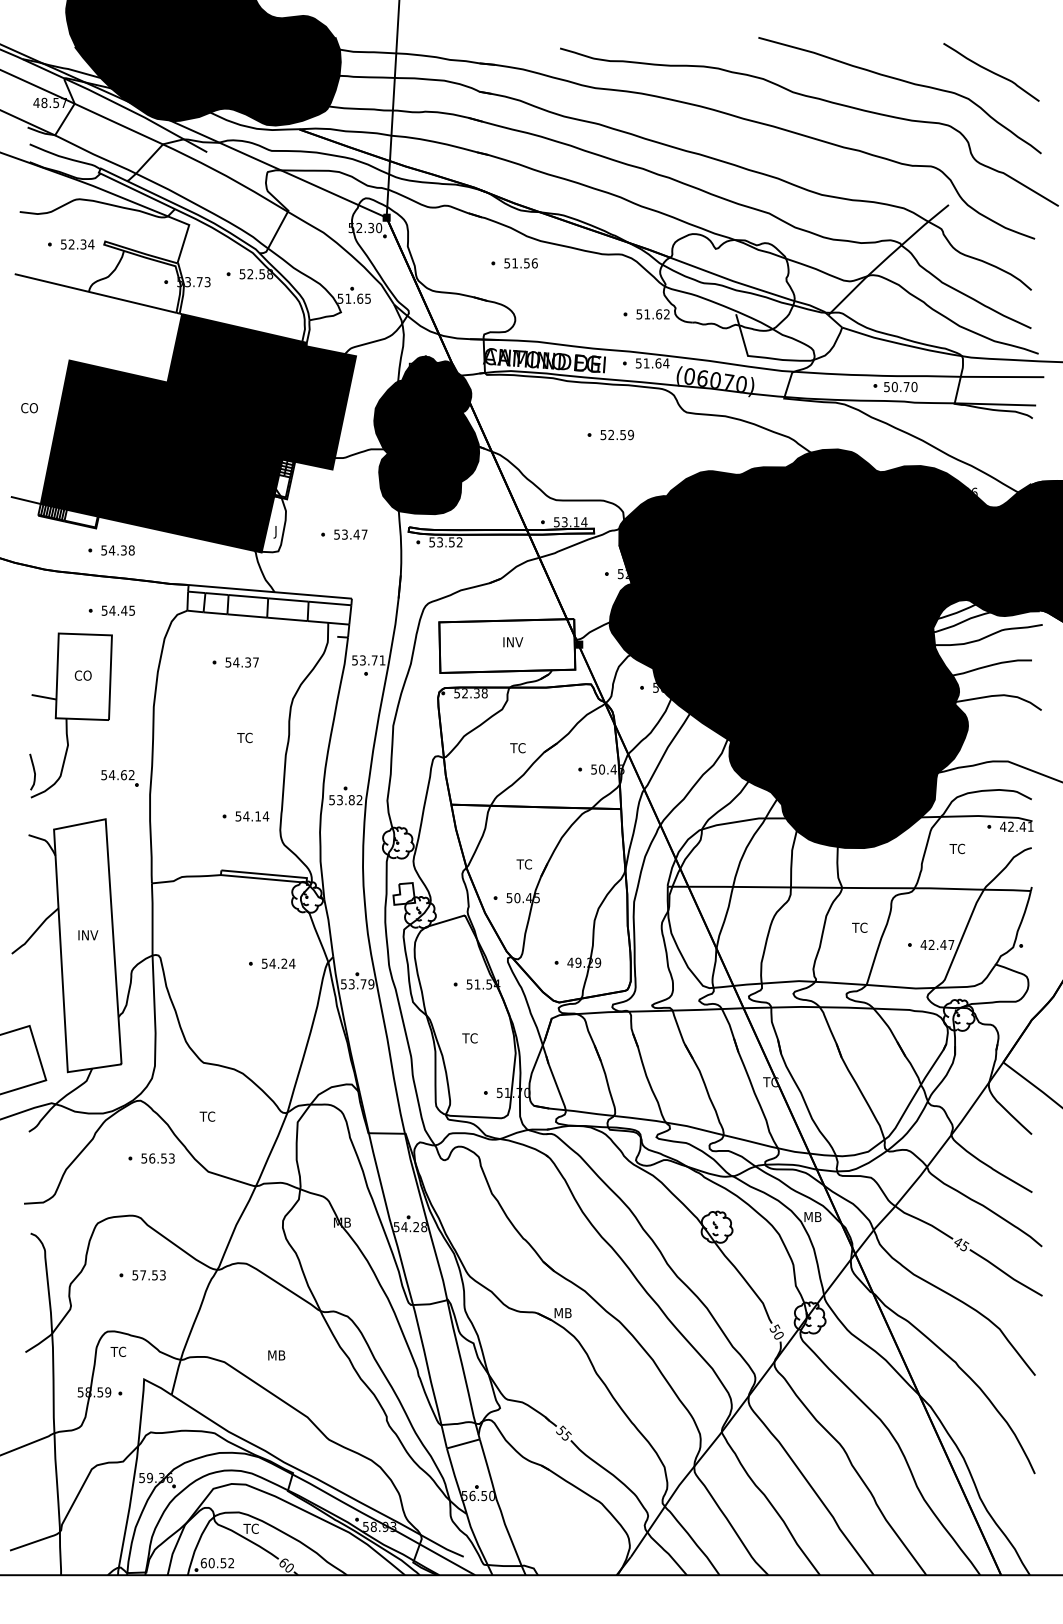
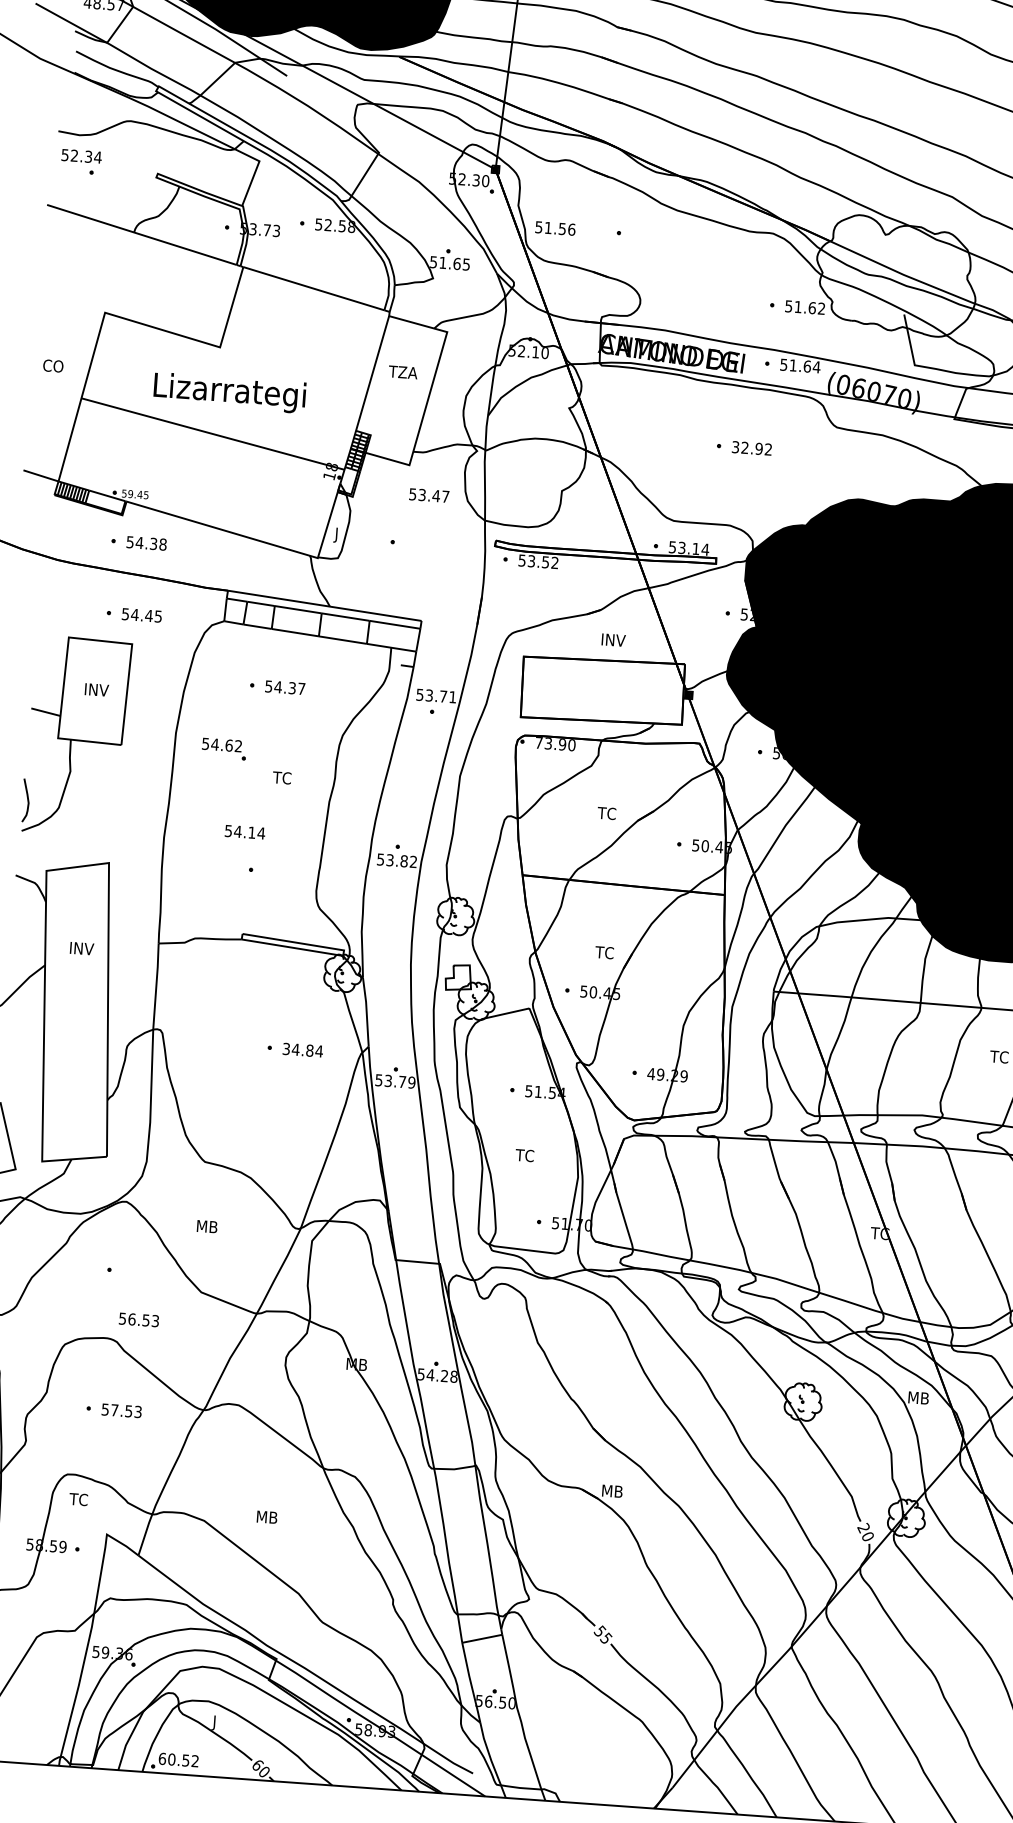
text: (77, 244) -> (81, 156), moved
text: (520, 263) -> (554, 228), moved
fill: (198, 433) -> (252, 410), removed
text: (617, 434) -> (752, 447), 52.59 -> 32.92
fill: (426, 435) -> (524, 432), removed
text: (350, 534) -> (428, 495), moved
text: (513, 642) -> (613, 640), moved
text: (84, 675) -> (96, 689), CO -> INV
text: (470, 693) -> (554, 744), 52.38 -> 73.90
part: (119, 778) -> (223, 749), moved
text: (252, 816) -> (245, 832), moved
text: (88, 935) -> (82, 948), moved
text: (274, 963) -> (298, 1049), 54.24 -> 34.84
text: (208, 1116) -> (206, 1226), TC -> MB
text: (157, 1158) -> (138, 1319), moved
text: (775, 1328) -> (864, 1527), 50 -> 20
text: (250, 1529) -> (221, 1722), TC -> J

